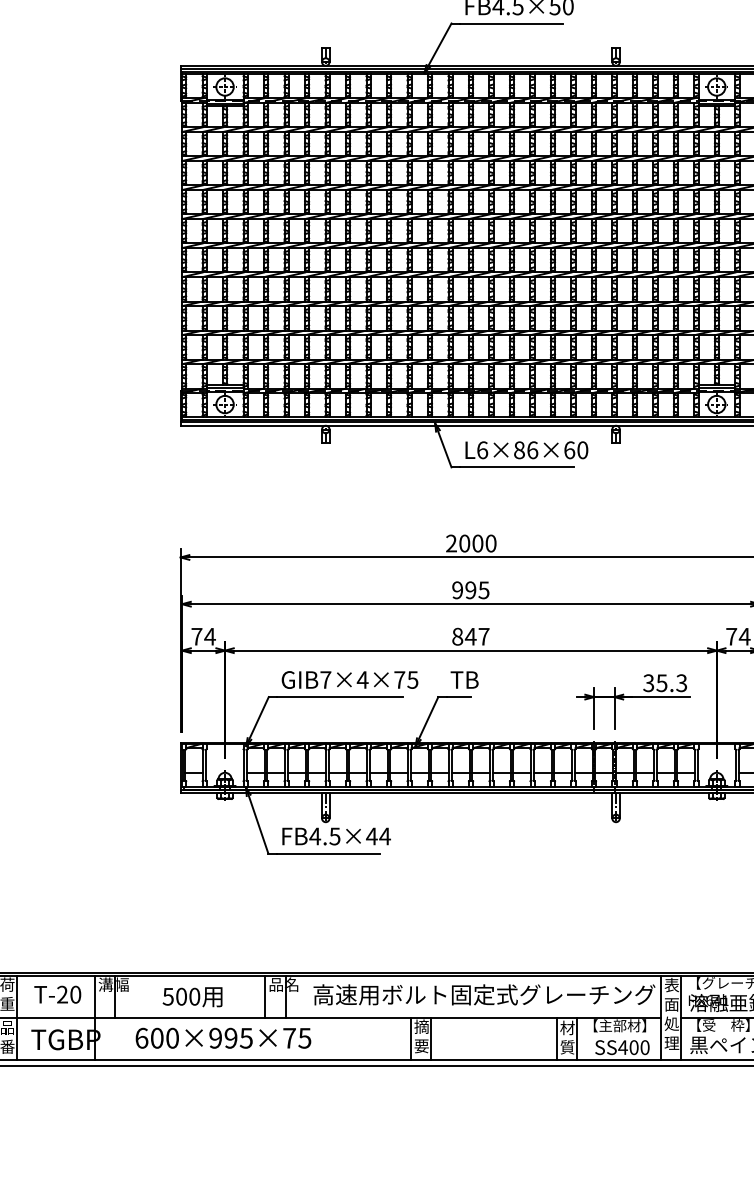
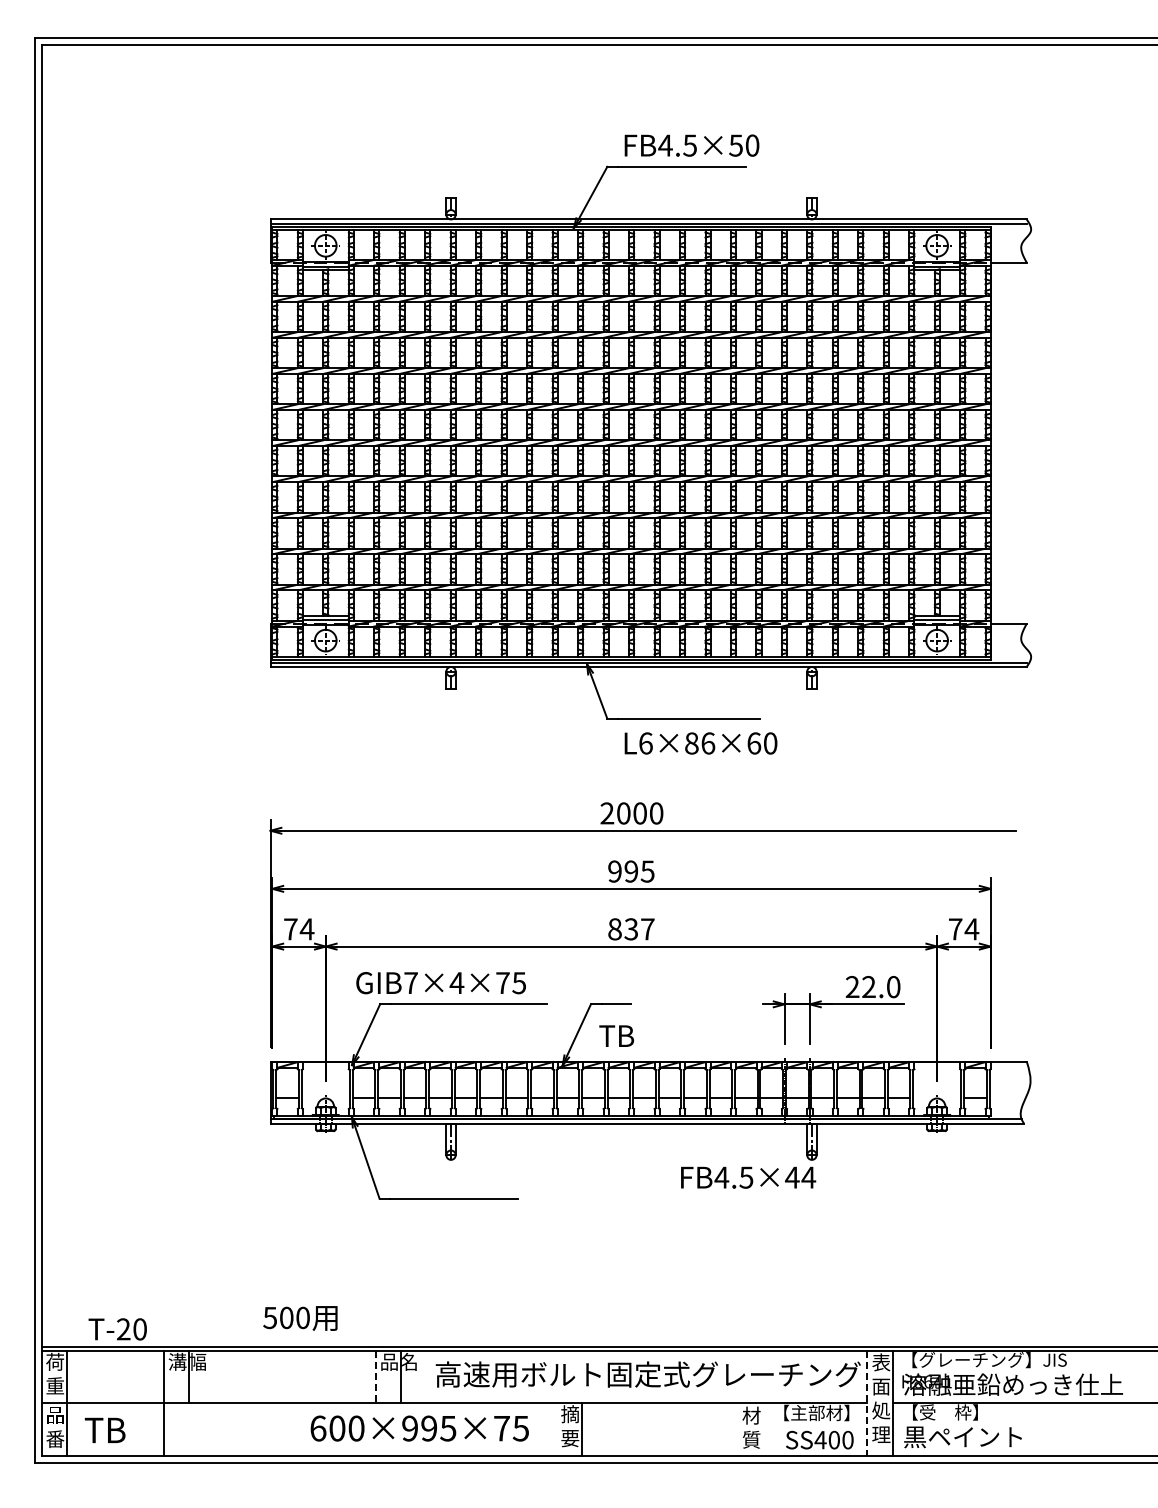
text: (526, 450) -> (700, 743), moved
text: (470, 636) -> (630, 929), 847 -> 837
text: (464, 679) -> (616, 1035), moved
text: (349, 680) -> (440, 983), moved
text: (664, 682) -> (872, 986), 35.3 -> 22.0
text: (336, 836) -> (748, 1177), moved
text: (57, 994) -> (117, 1329), moved
text: (192, 997) -> (300, 1318), moved
line: (265, 997) -> (375, 1377), solid -> dashed
line: (660, 1018) -> (867, 1403), solid -> dashed
text: (223, 1038) -> (419, 1428), moved
text: (74, 1039) -> (138, 1430), TGBP -> TB
line: (411, 1039) -> (557, 1429), removed
line: (557, 1039) -> (738, 1429), removed
line: (577, 1039) -> (763, 1429), removed

